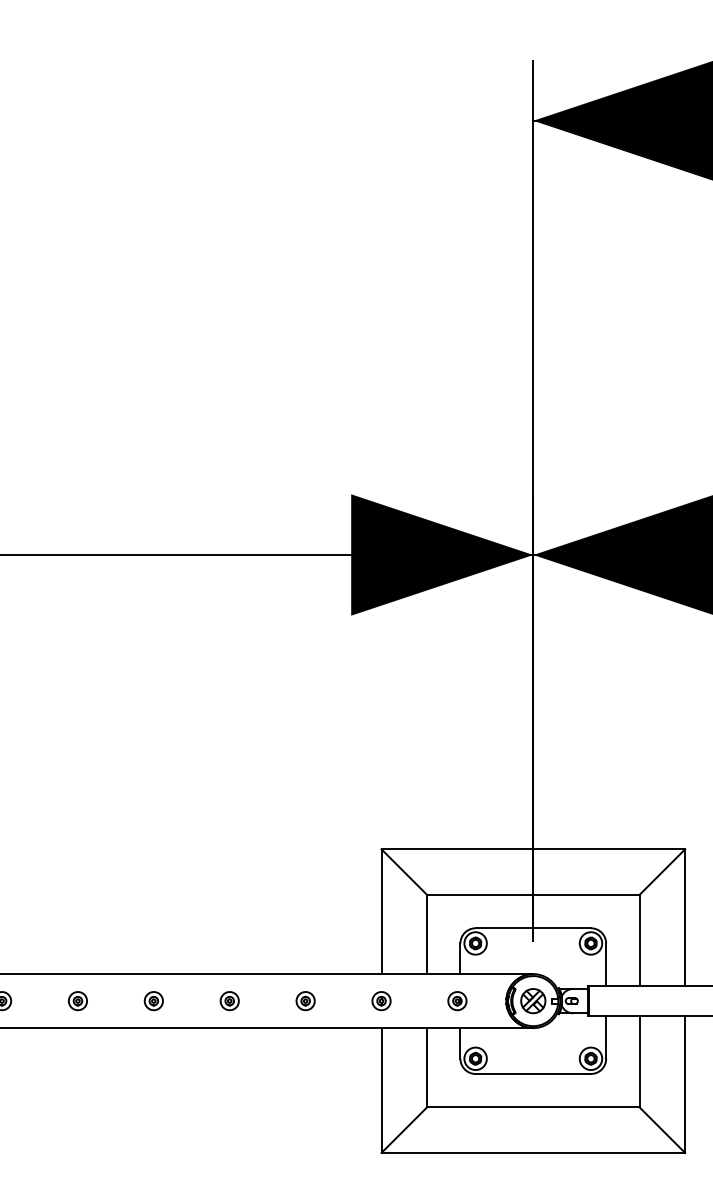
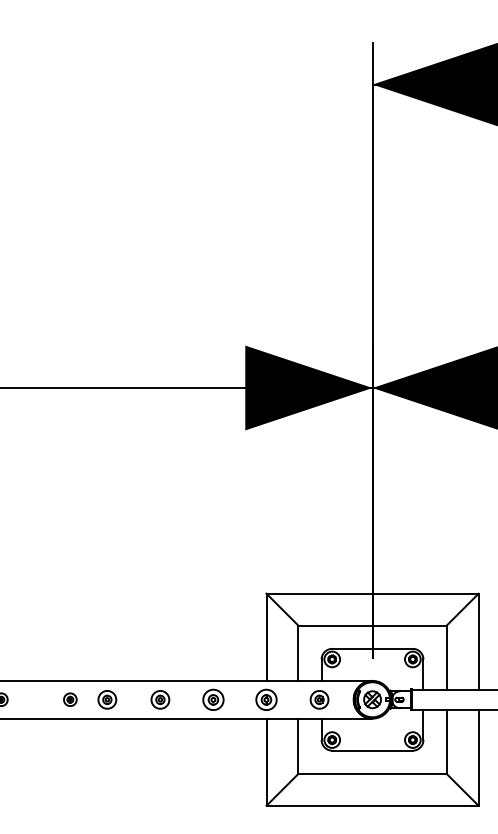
part: (78, 1000) -> (70, 699), moved
part: (154, 1000) -> (107, 699), size x1.4
part: (229, 1000) -> (160, 699), size x1.4
part: (305, 1000) -> (213, 699), size x1.6
part: (381, 1000) -> (266, 699), size x1.6
part: (457, 1000) -> (319, 699), size x1.4

